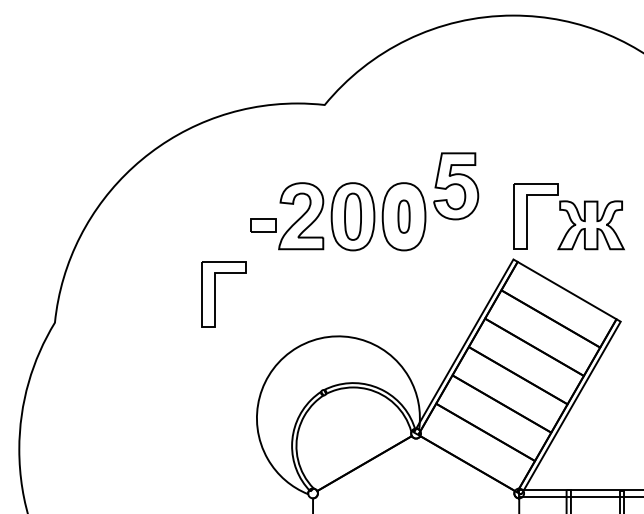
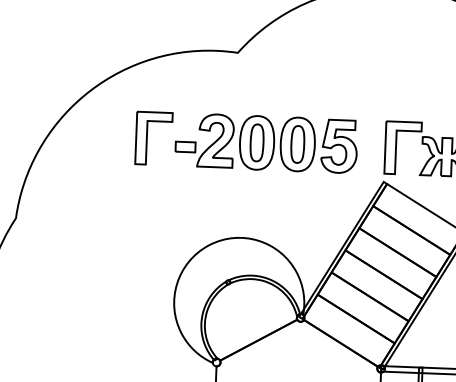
part: (456, 186) -> (339, 146), moved
part: (403, 216) -> (297, 144), size x1.43
part: (215, 294) -> (147, 138), moved

